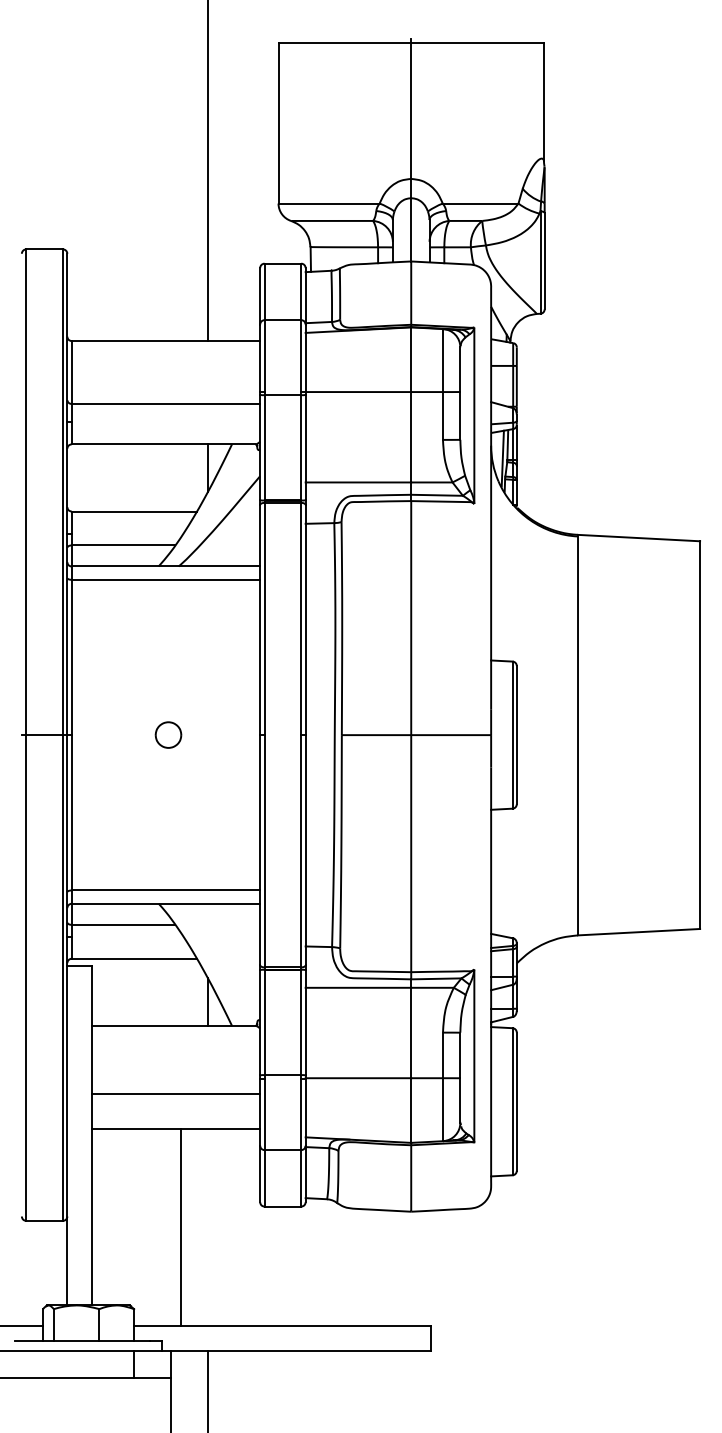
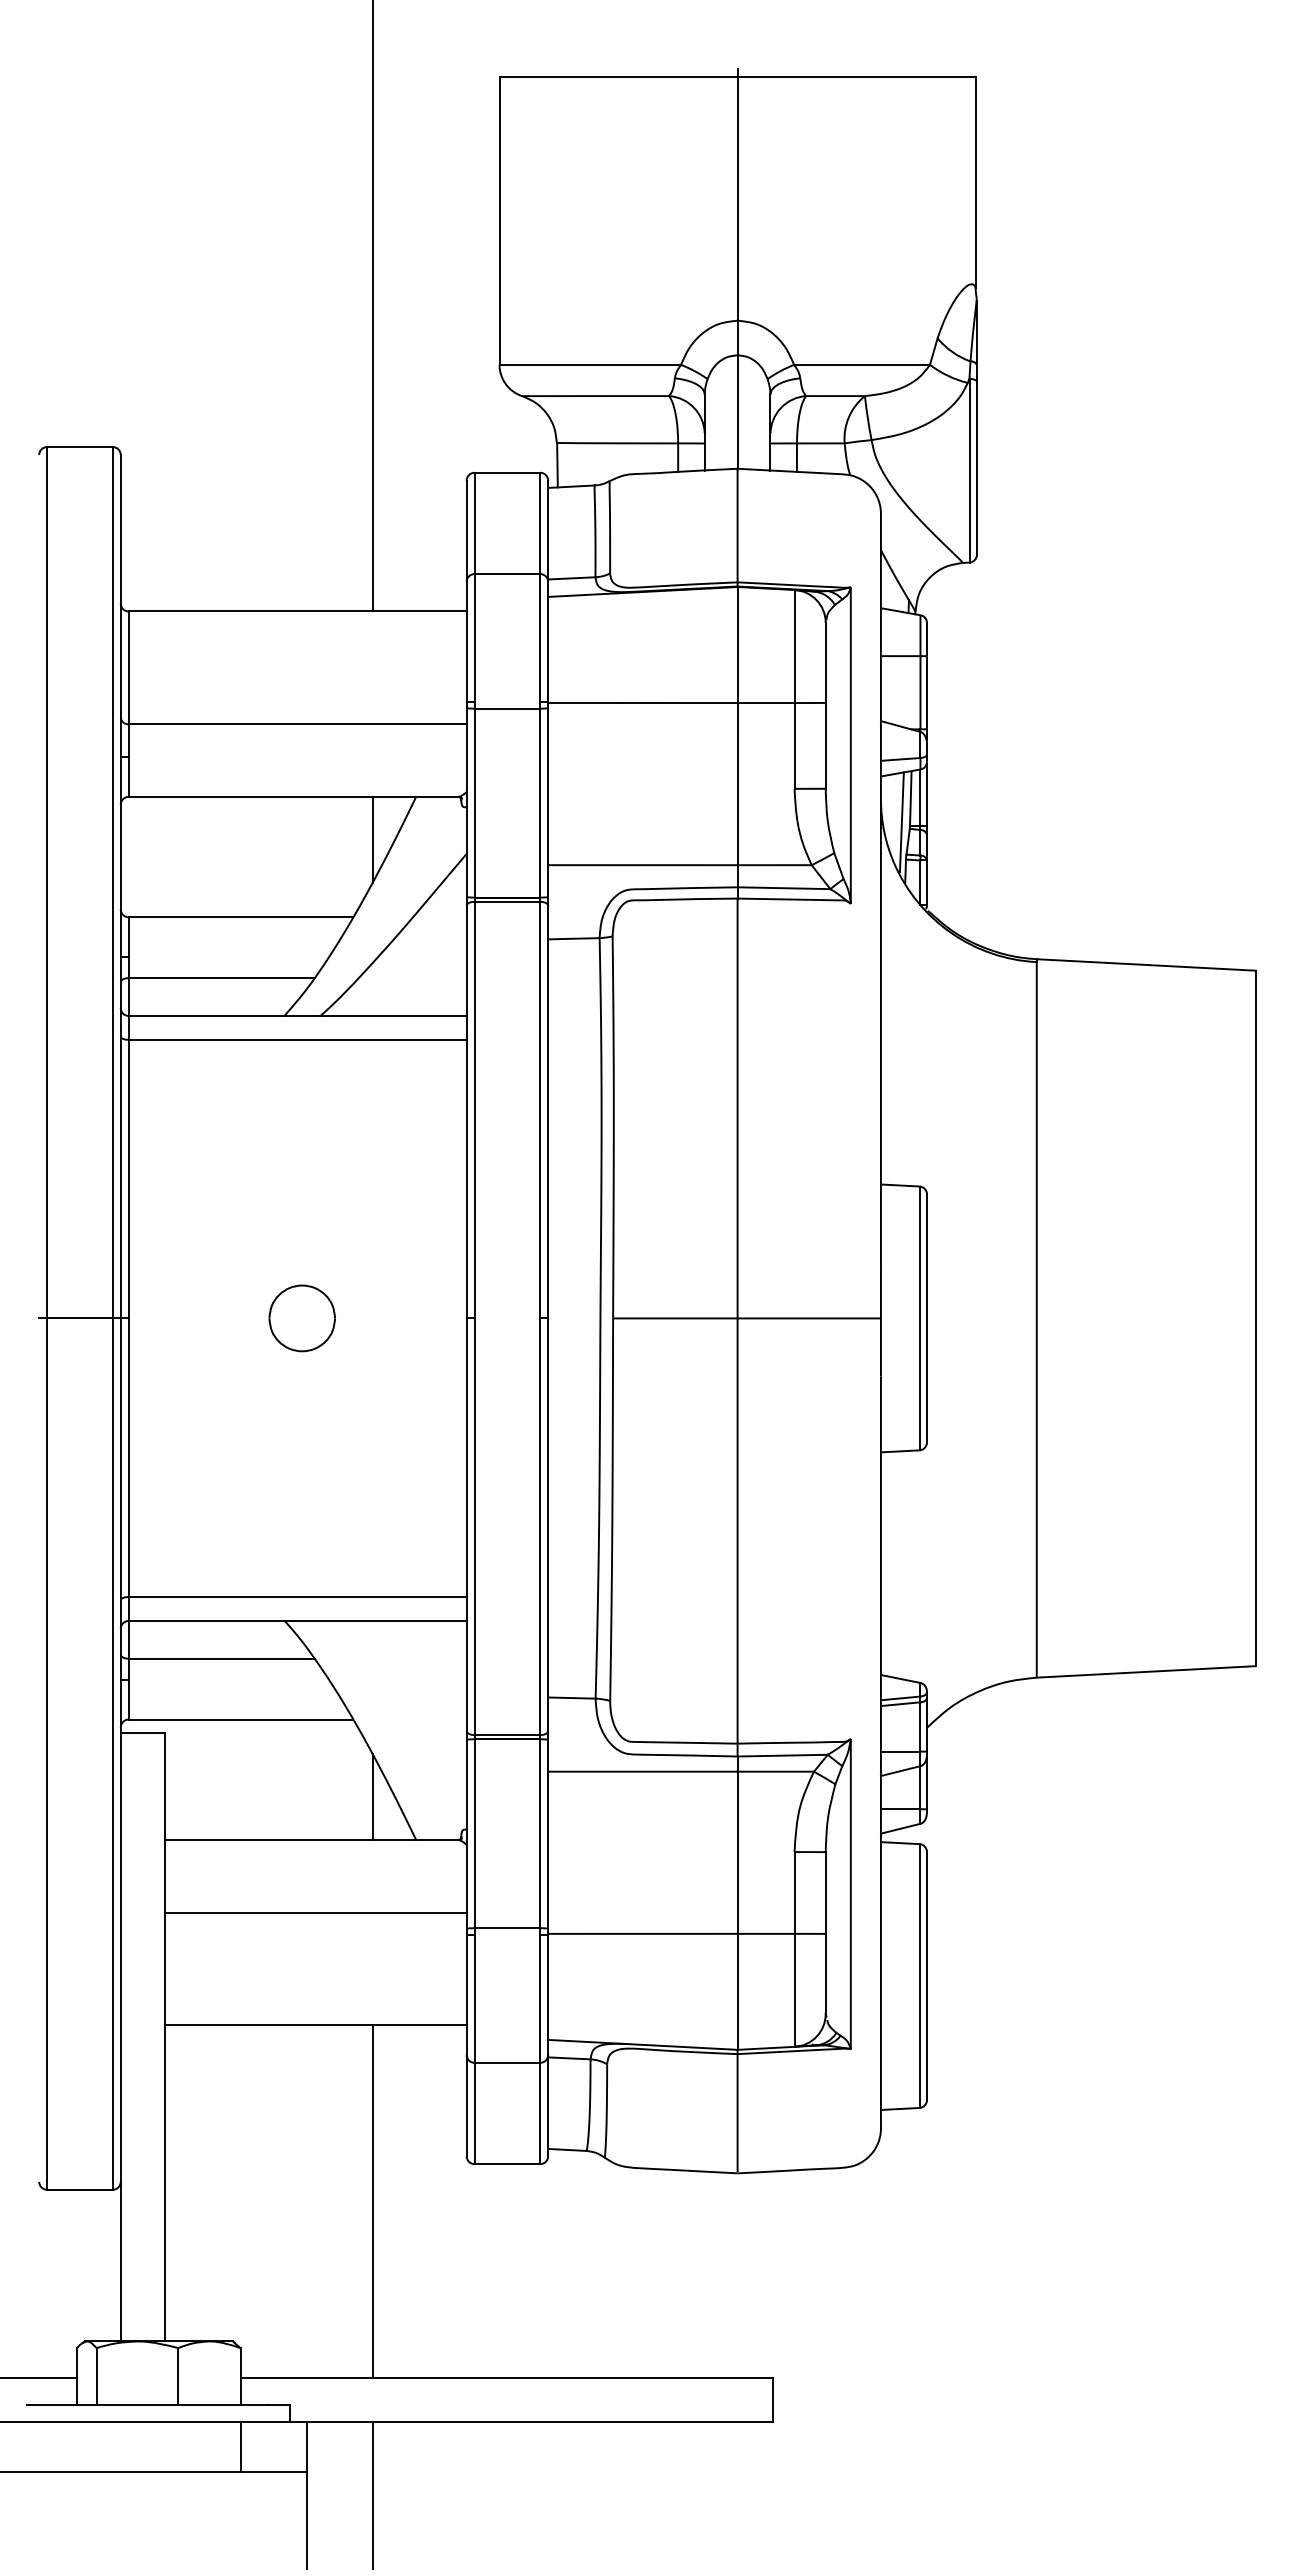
part: (168, 734) -> (302, 1317), size x1.43
line: (176, 1094) -> (316, 1912), moved
line: (180, 1227) -> (372, 2201), moved

